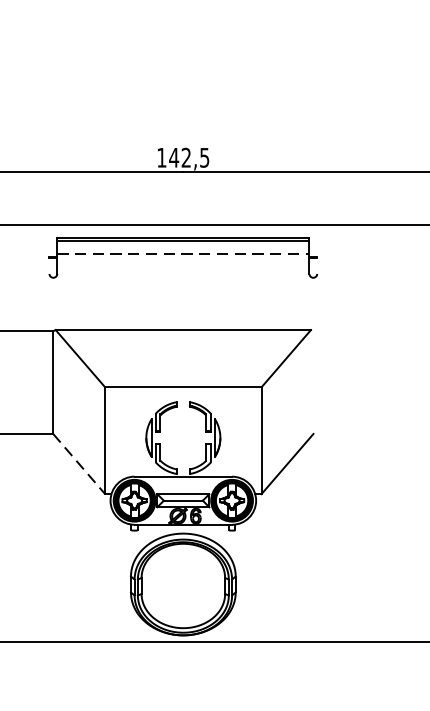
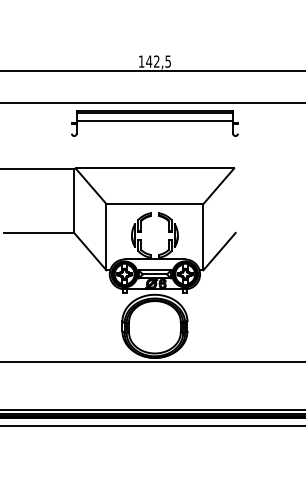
line: (184, 254) -> (155, 121), dashed -> solid
line: (79, 463) -> (90, 251), dashed -> solid

